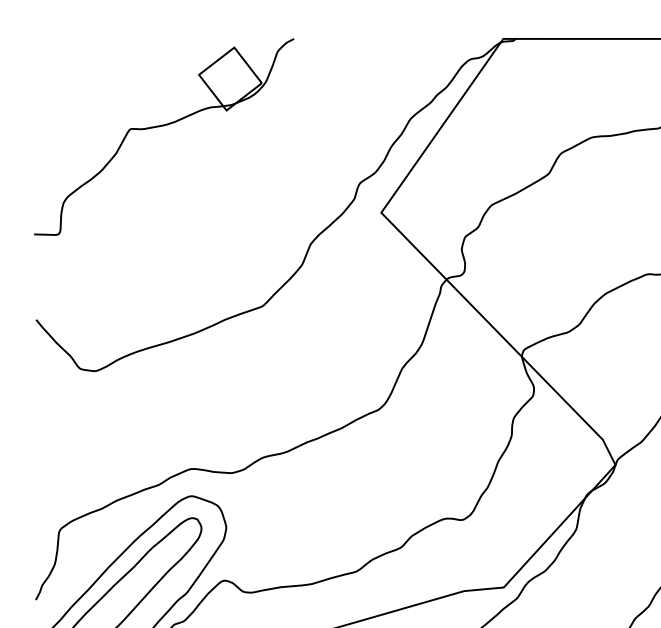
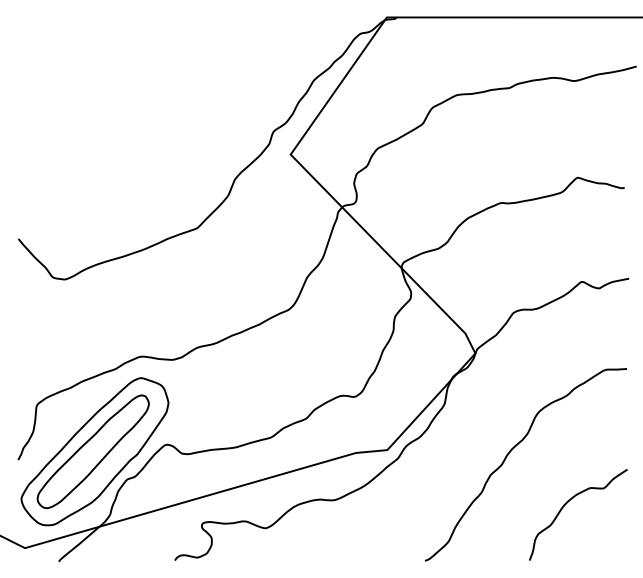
part: (160, 127) -> (116, 87), removed

